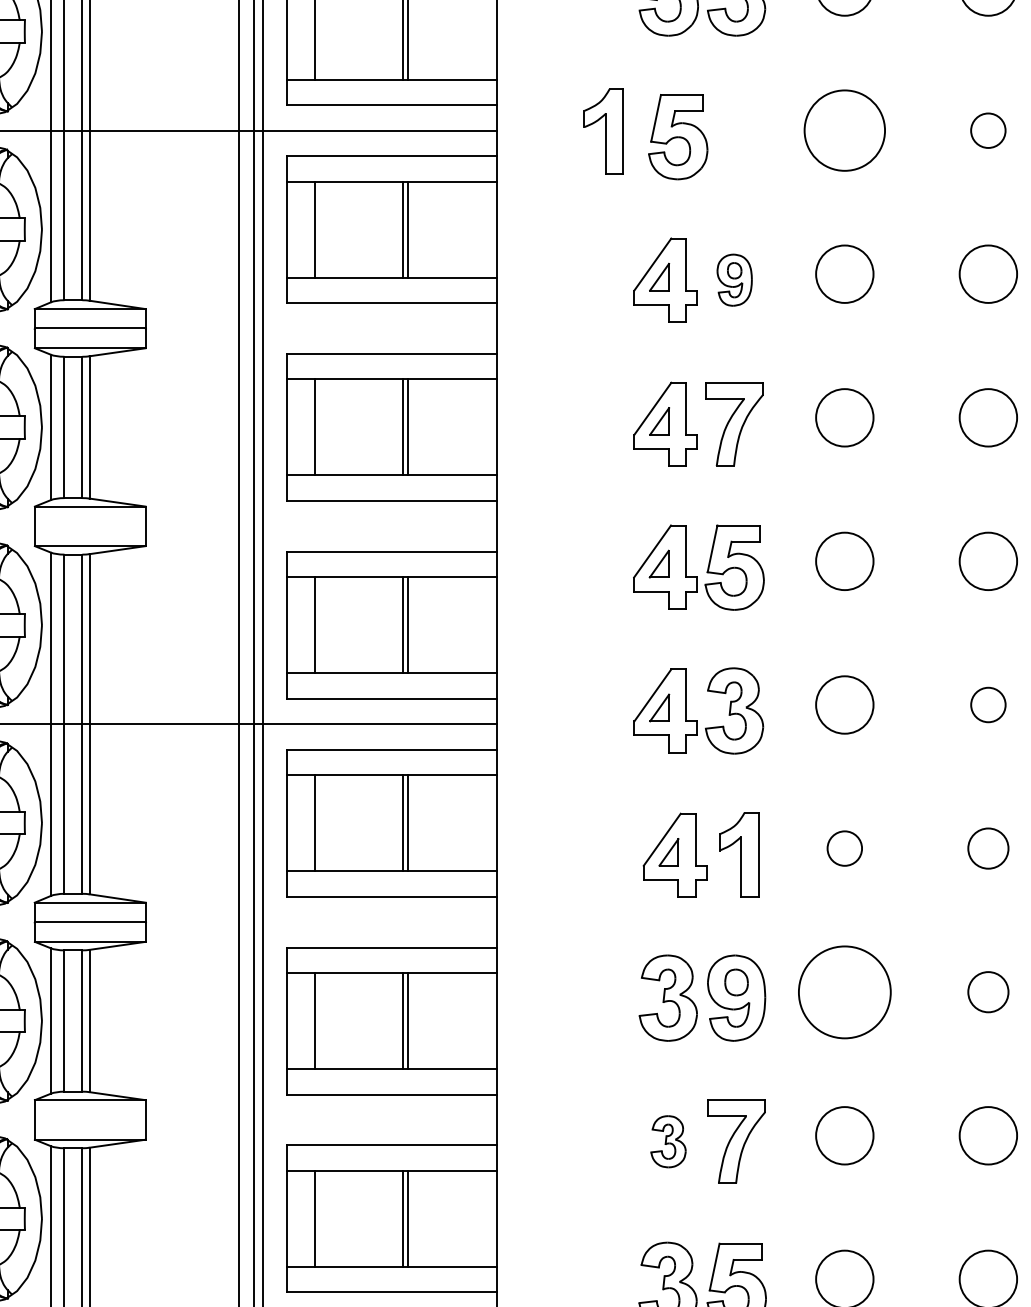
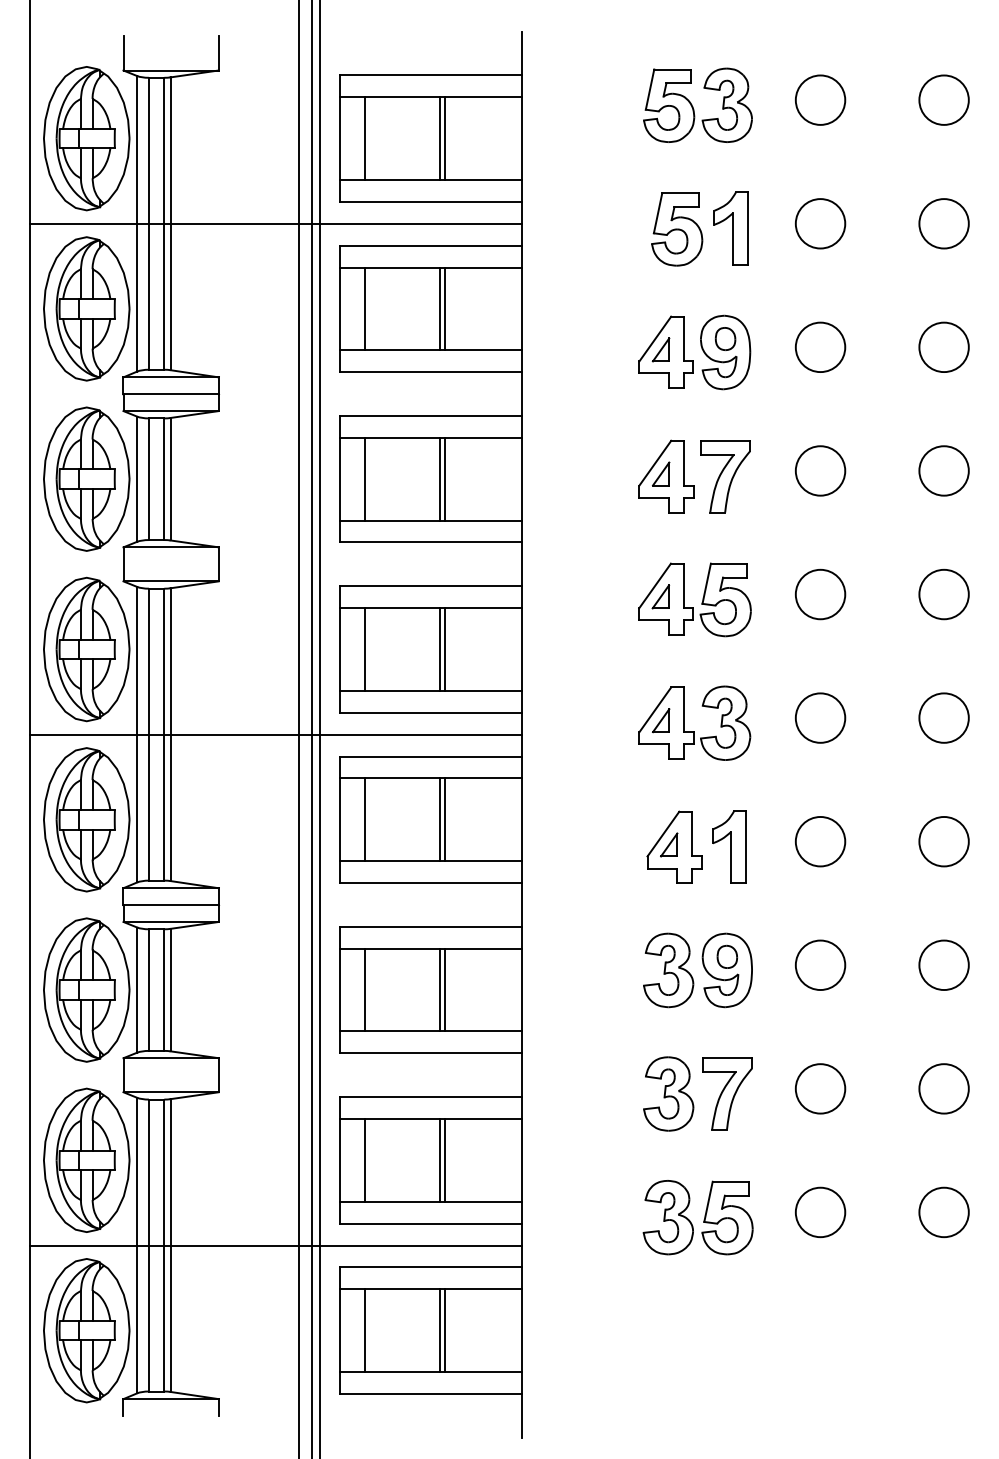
circle: (844, 130) -> (820, 223), size x0.71
circle: (987, 130) -> (943, 223), size x1.67
part: (603, 131) -> (730, 228), moved
part: (734, 280) -> (725, 352), size x1.67
circle: (987, 704) -> (943, 717), size x1.67
circle: (844, 848) -> (820, 841), size x1.67
circle: (987, 848) -> (943, 841), size x1.43
circle: (844, 991) -> (820, 964), size x0.62
circle: (987, 992) -> (943, 965), size x1.43
part: (668, 1141) -> (668, 1093), size x1.67

